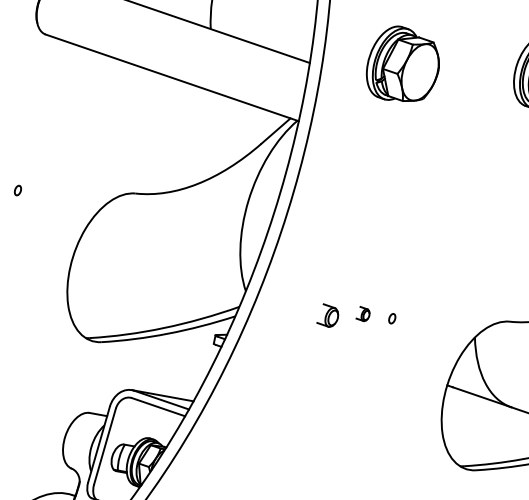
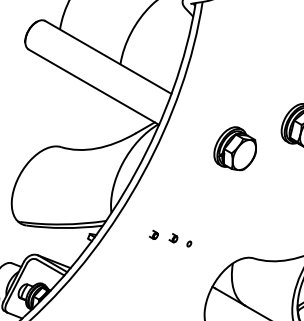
part: (400, 64) -> (234, 148), moved
part: (326, 314) -> (153, 234), size x0.62

